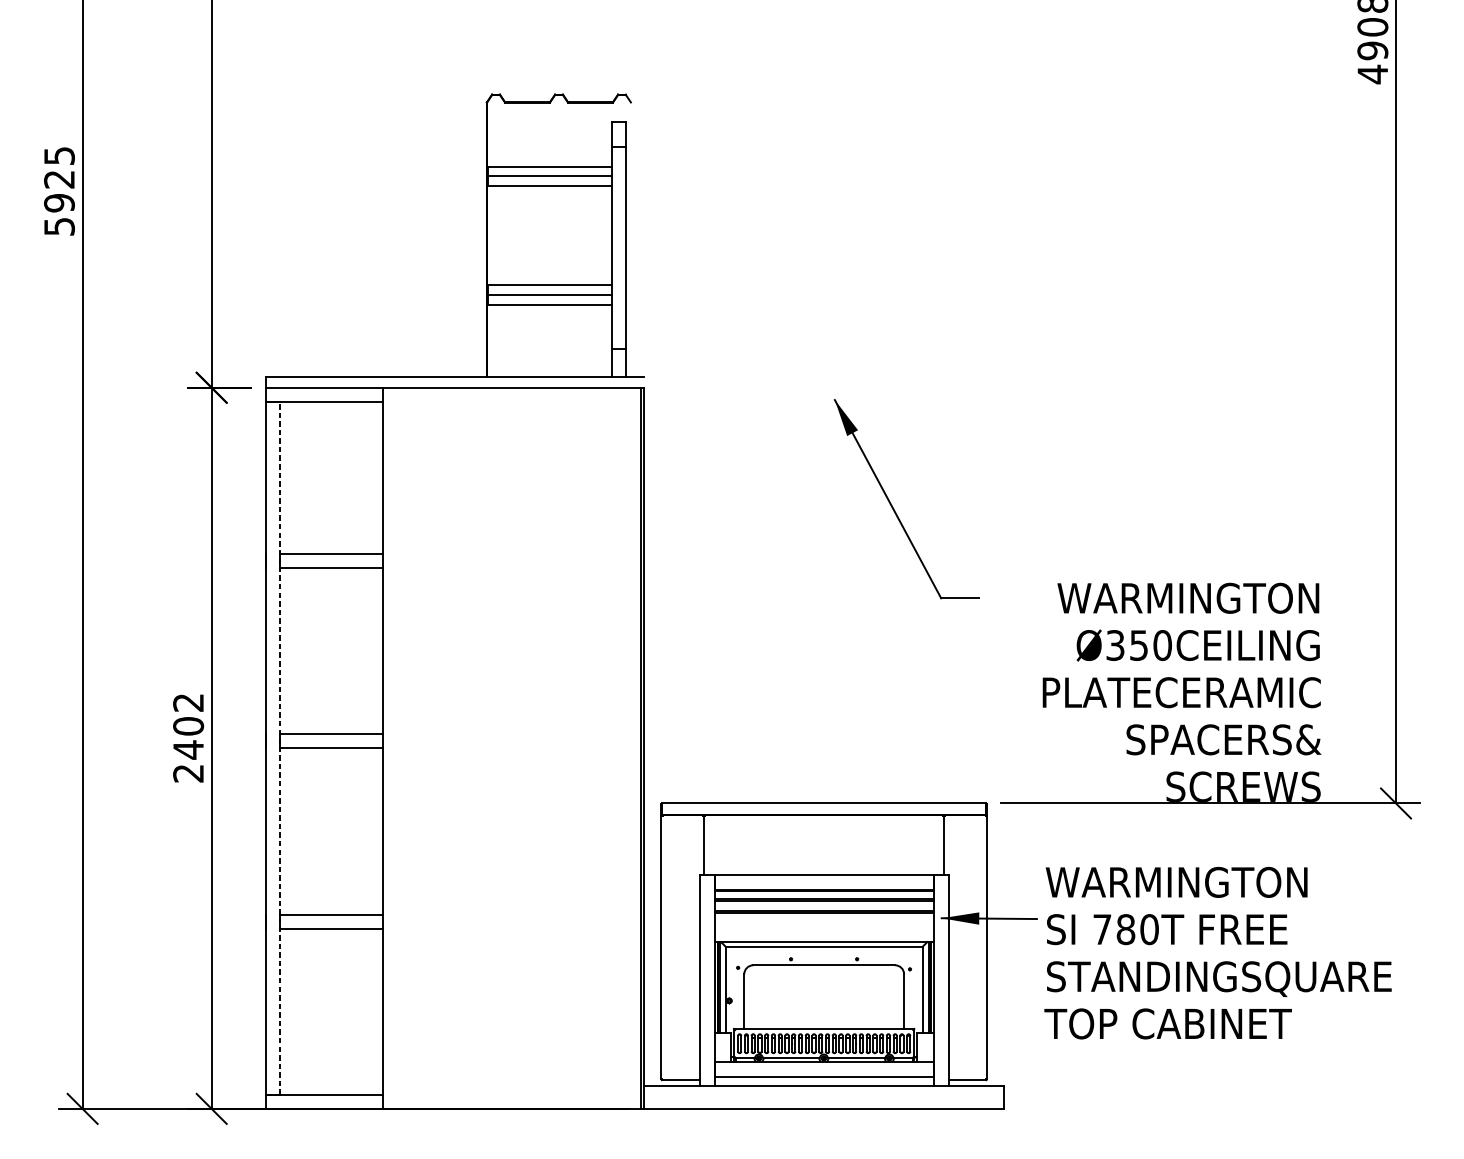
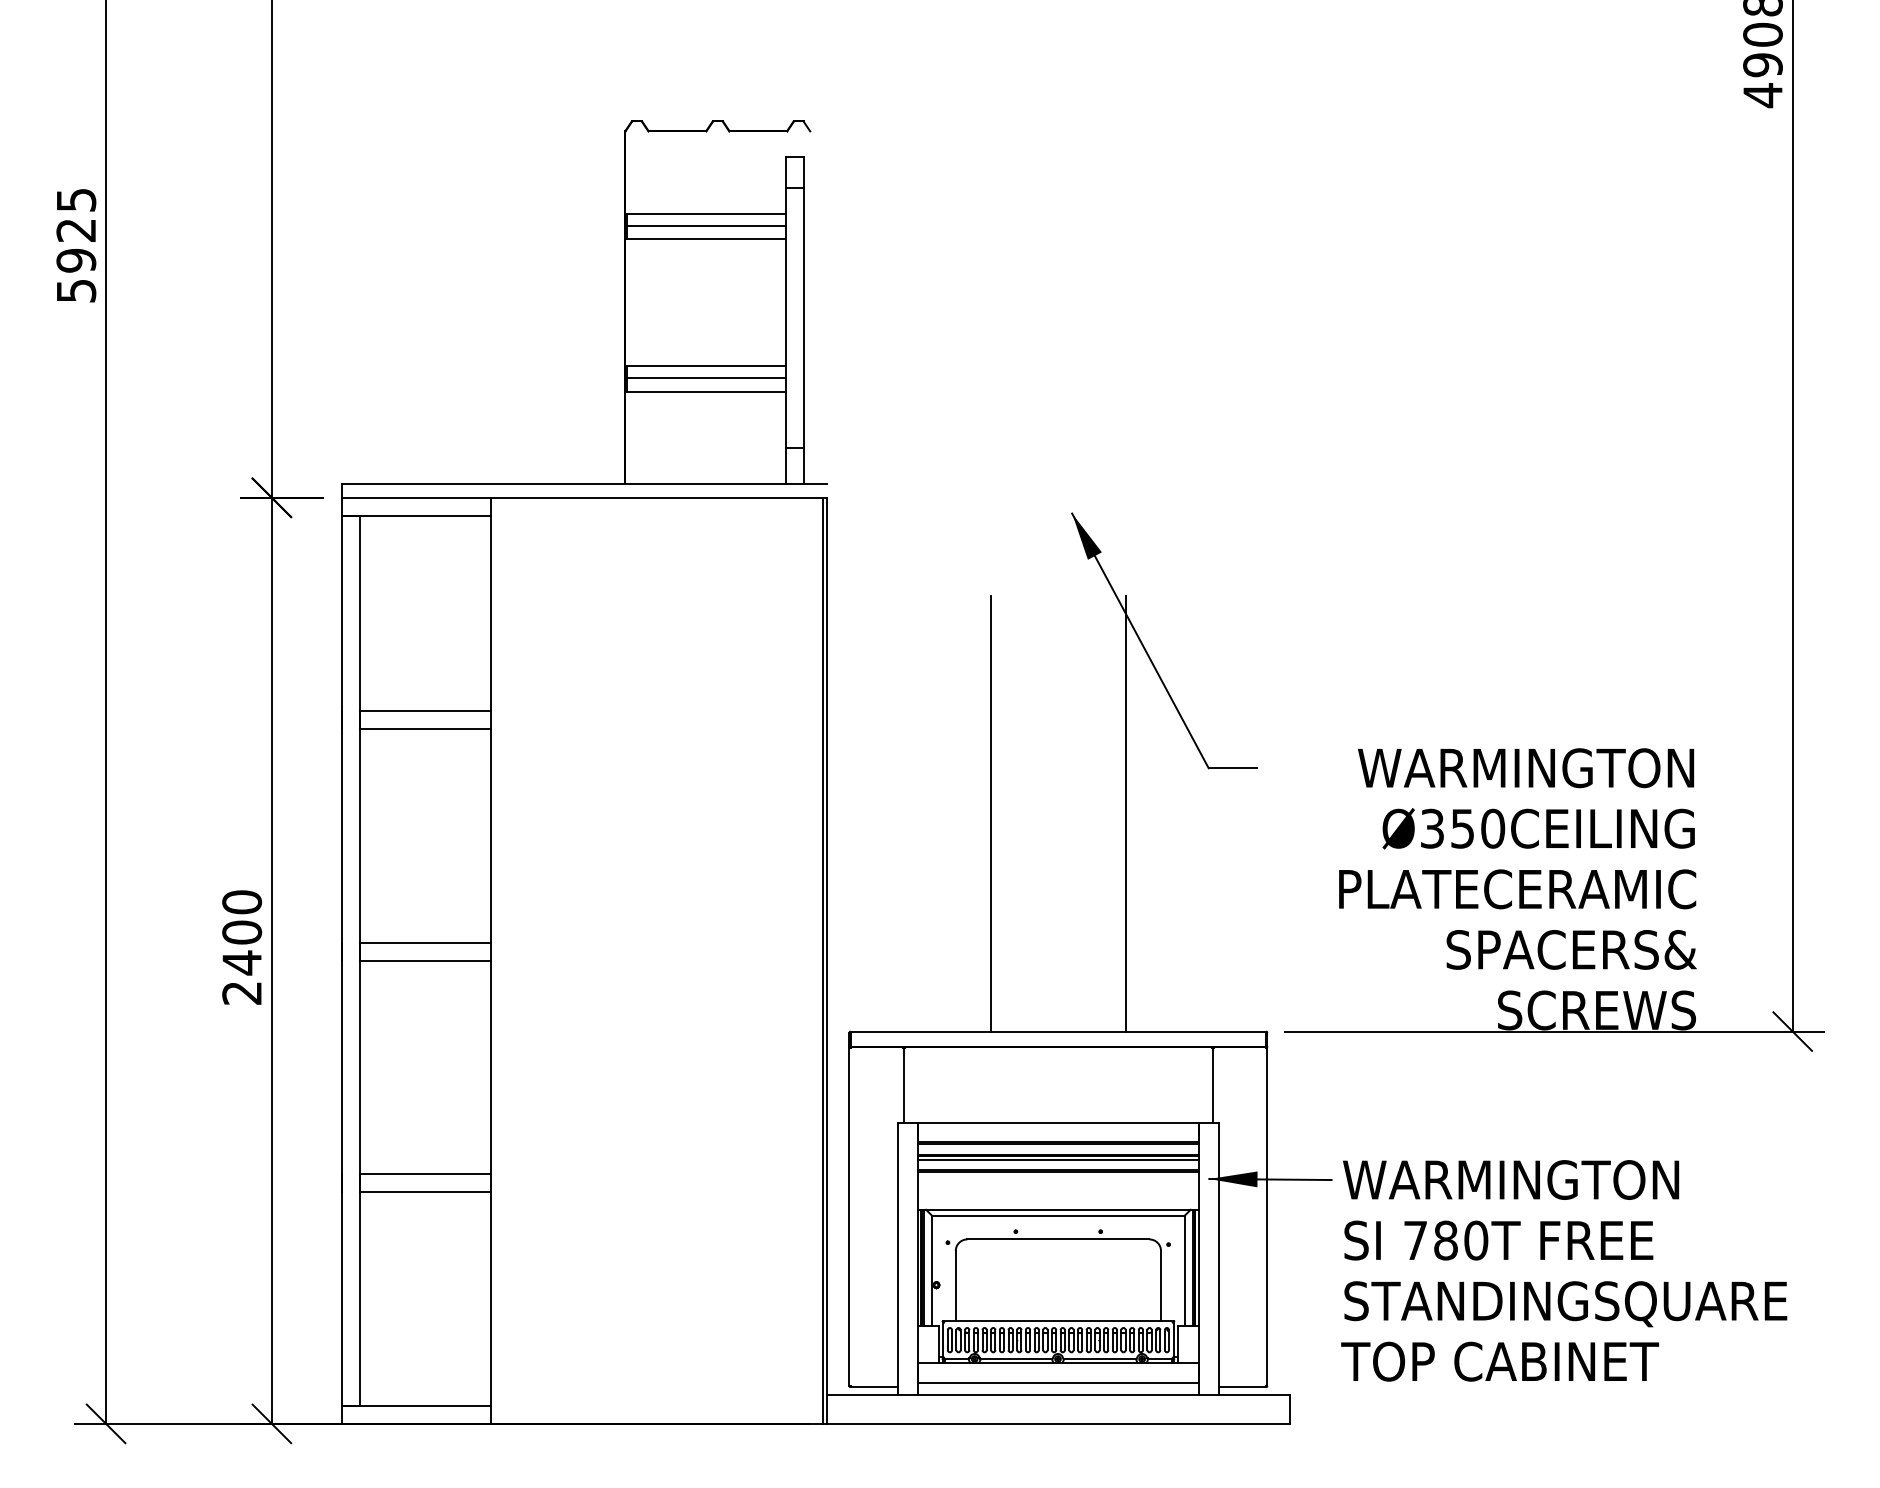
line: (771, 633) -> (990, 813), added
line: (876, 633) -> (1125, 813), added
text: (188, 702) -> (242, 902), 2402 -> 2400
line: (280, 748) -> (360, 960), dashed -> solid
line: (824, 903) -> (1058, 1159), added
text: (1218, 952) -> (1564, 1270), moved

